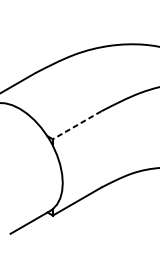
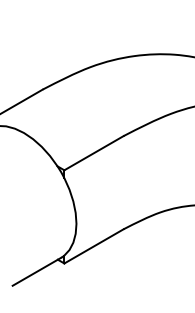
line: (76, 125) -> (93, 153), dashed -> solid

